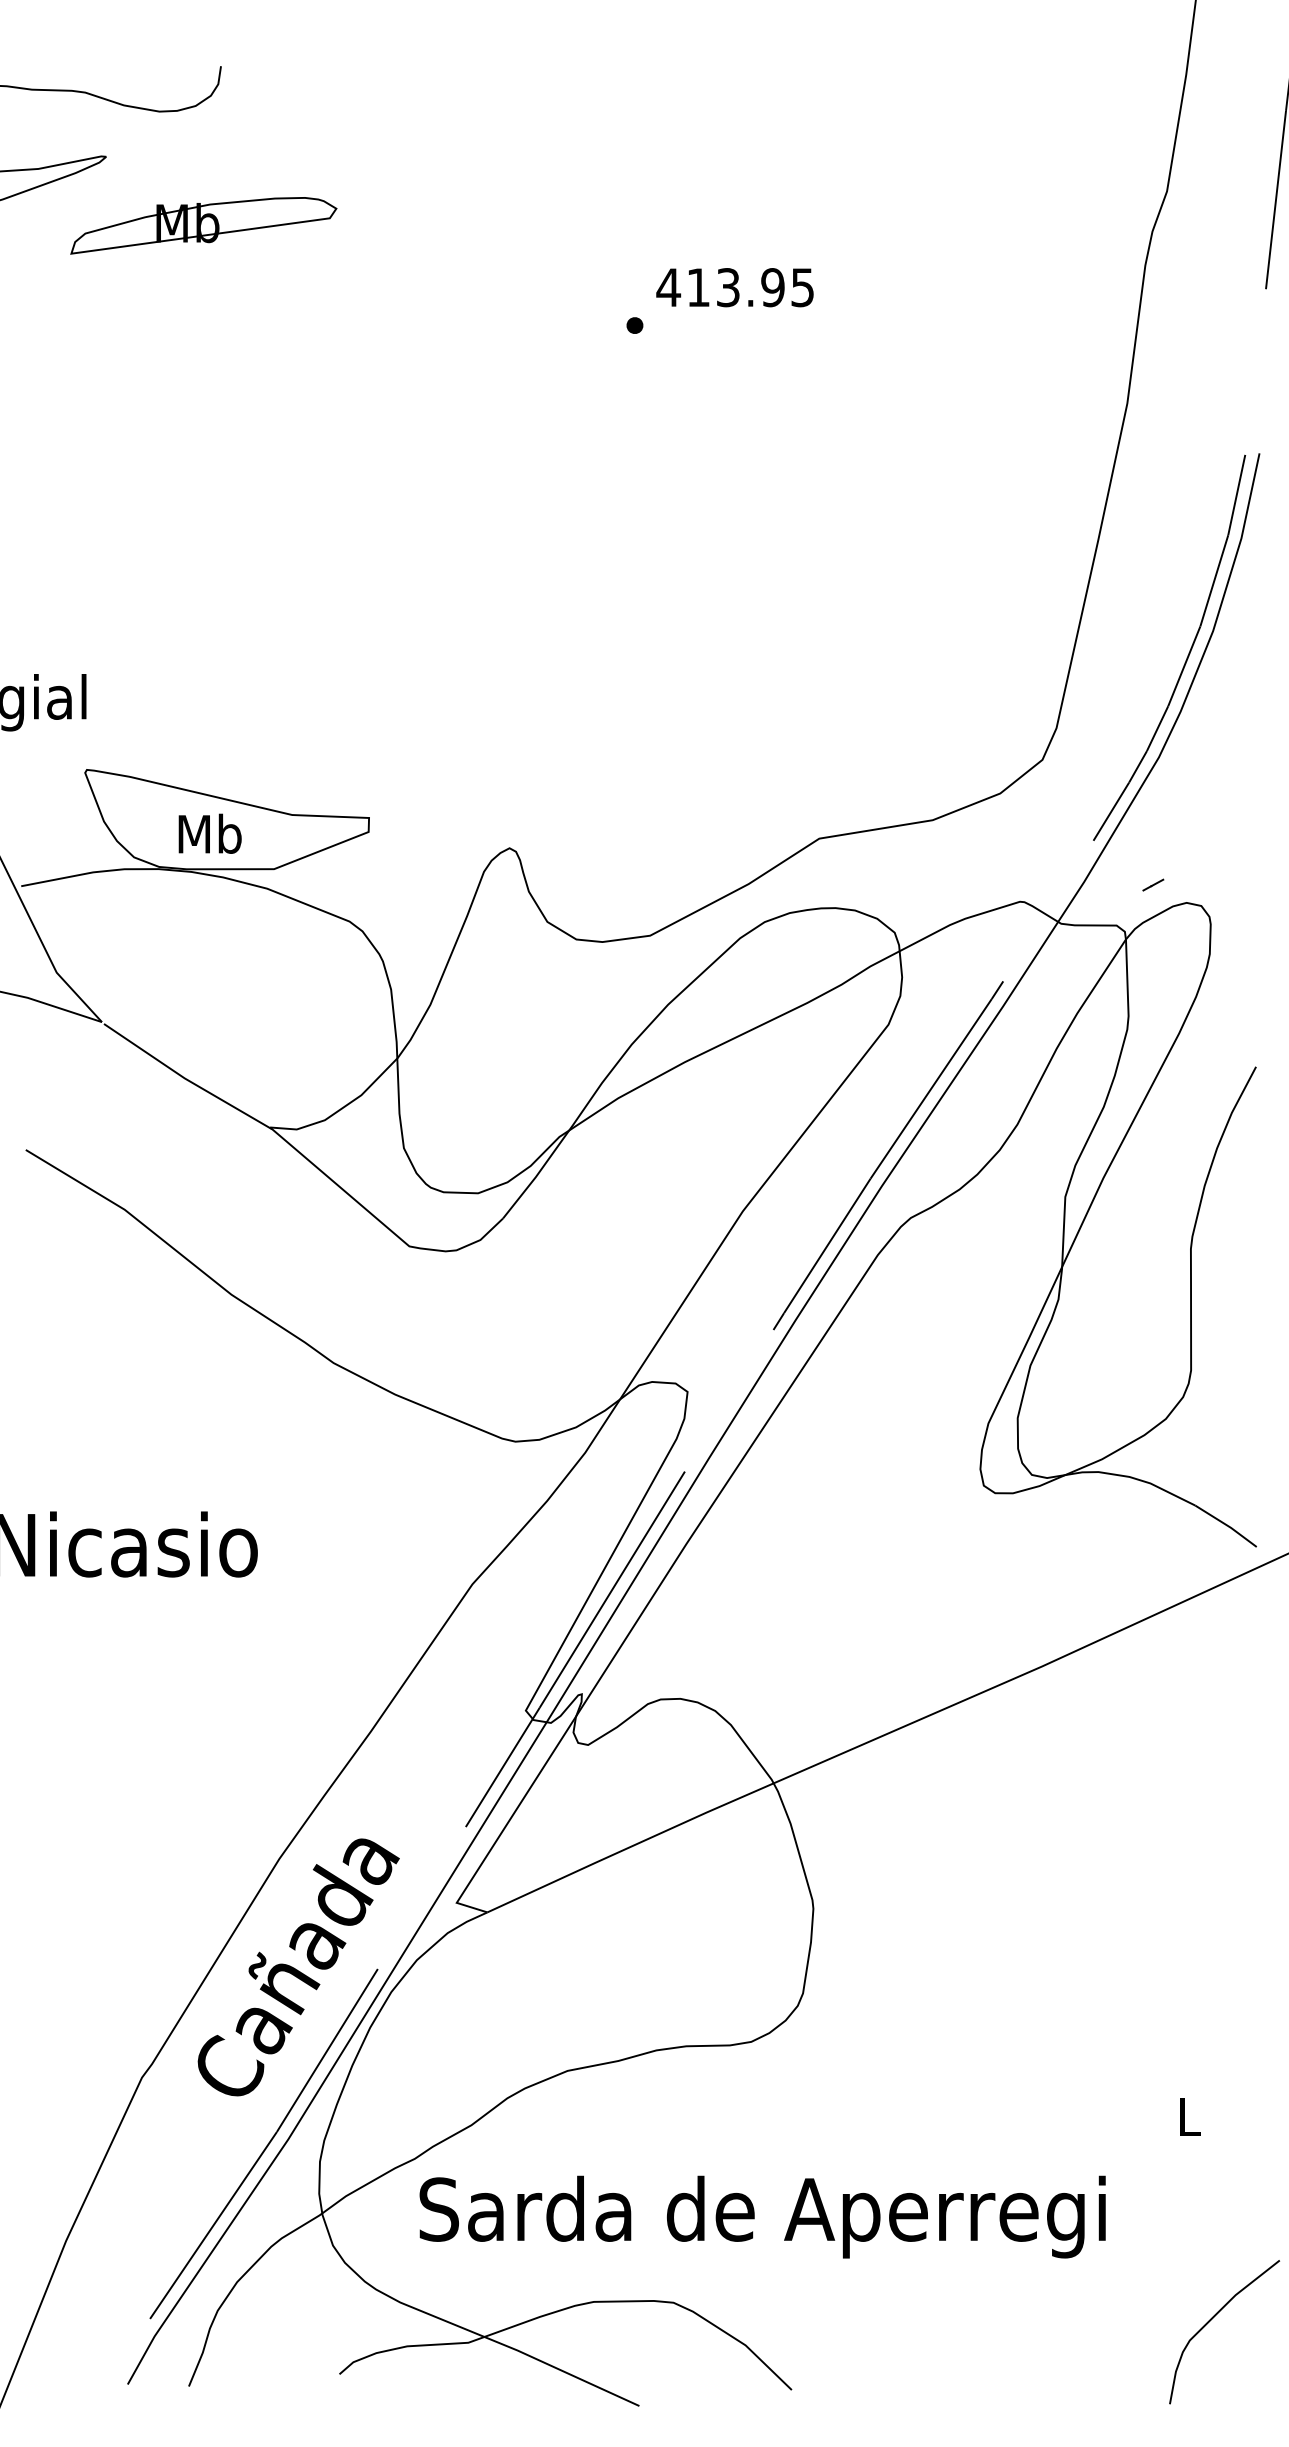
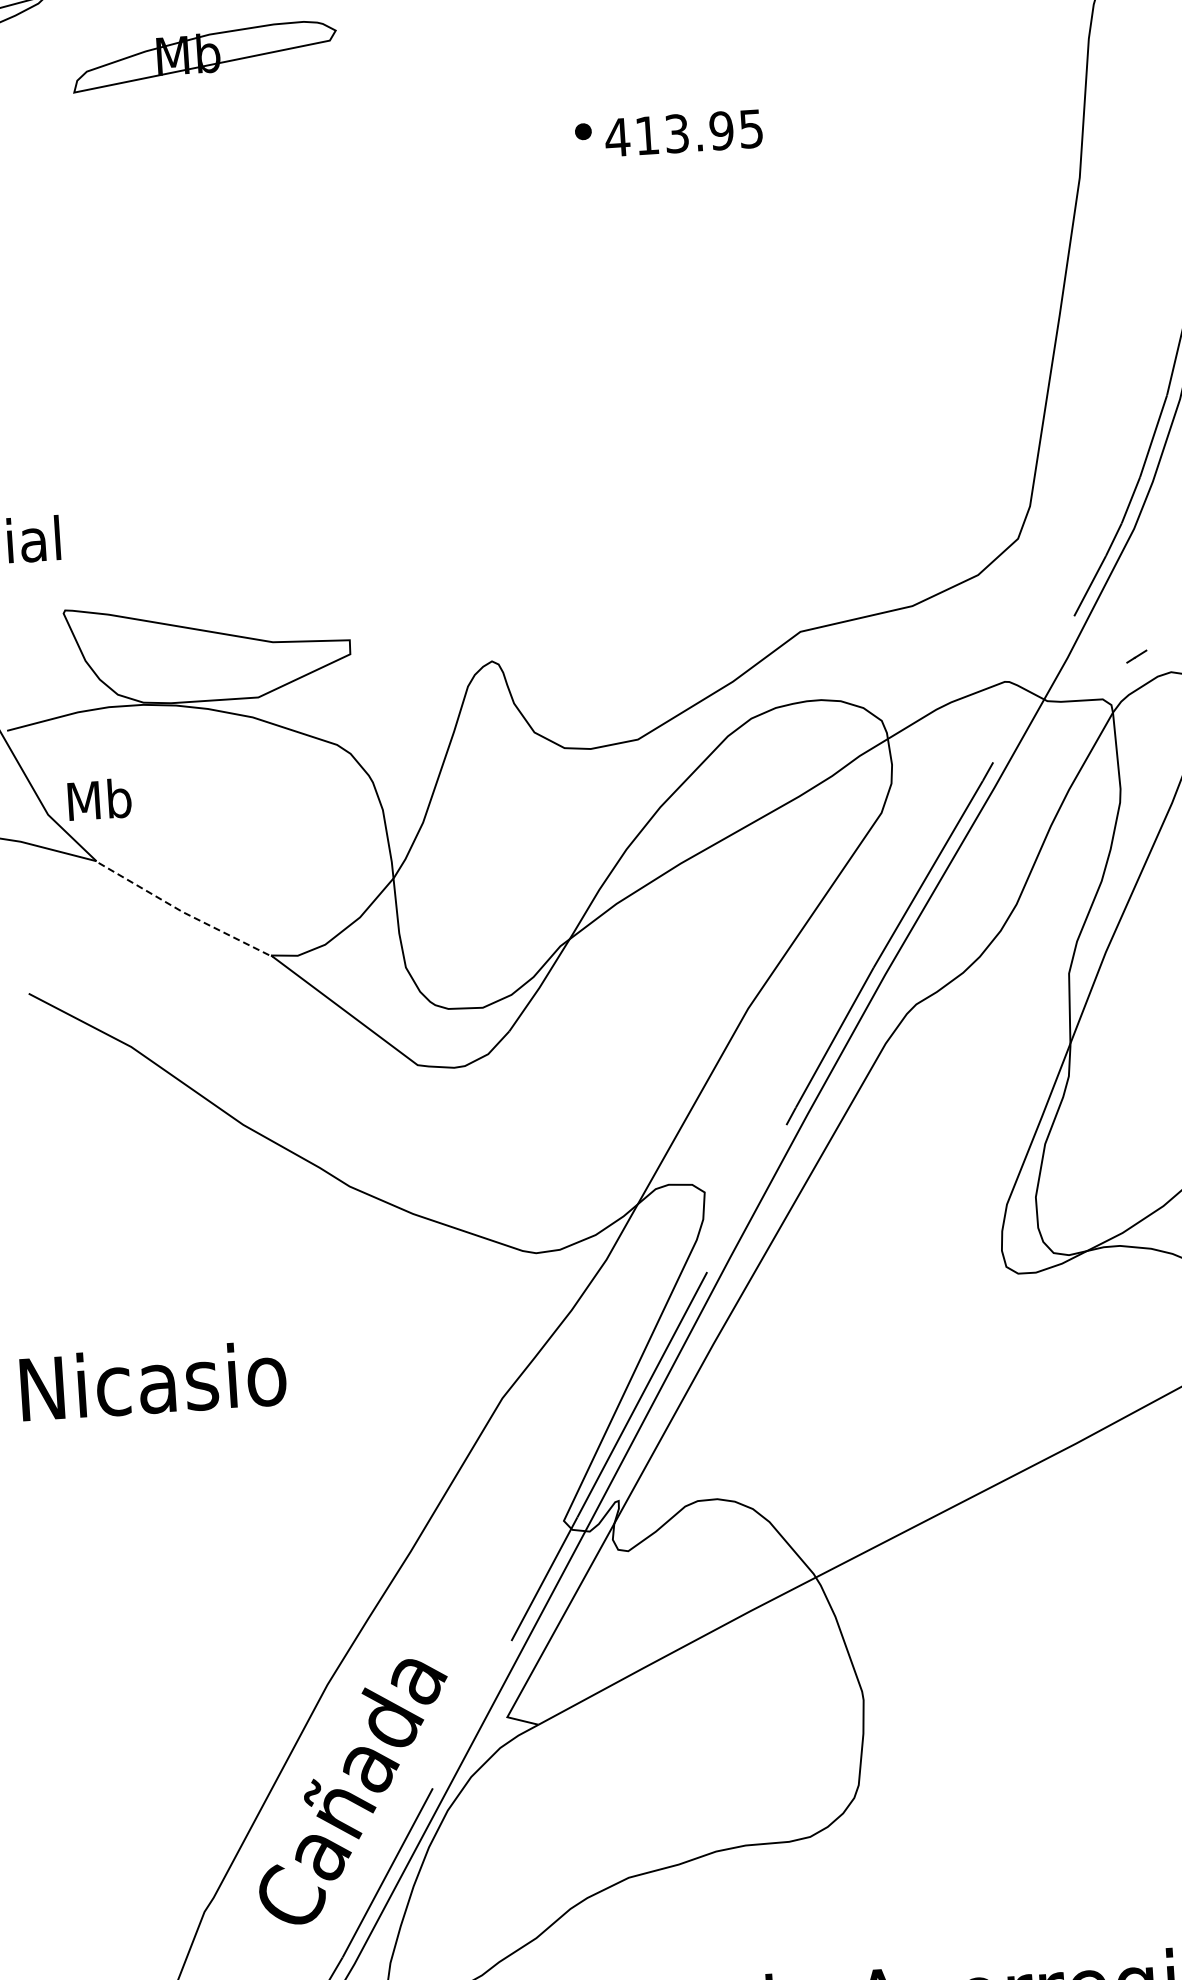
part: (203, 225) -> (204, 55), moved
text: (734, 287) -> (683, 133), moved
text: (209, 833) -> (98, 799), moved
line: (186, 1079) -> (184, 913), solid -> dashed

